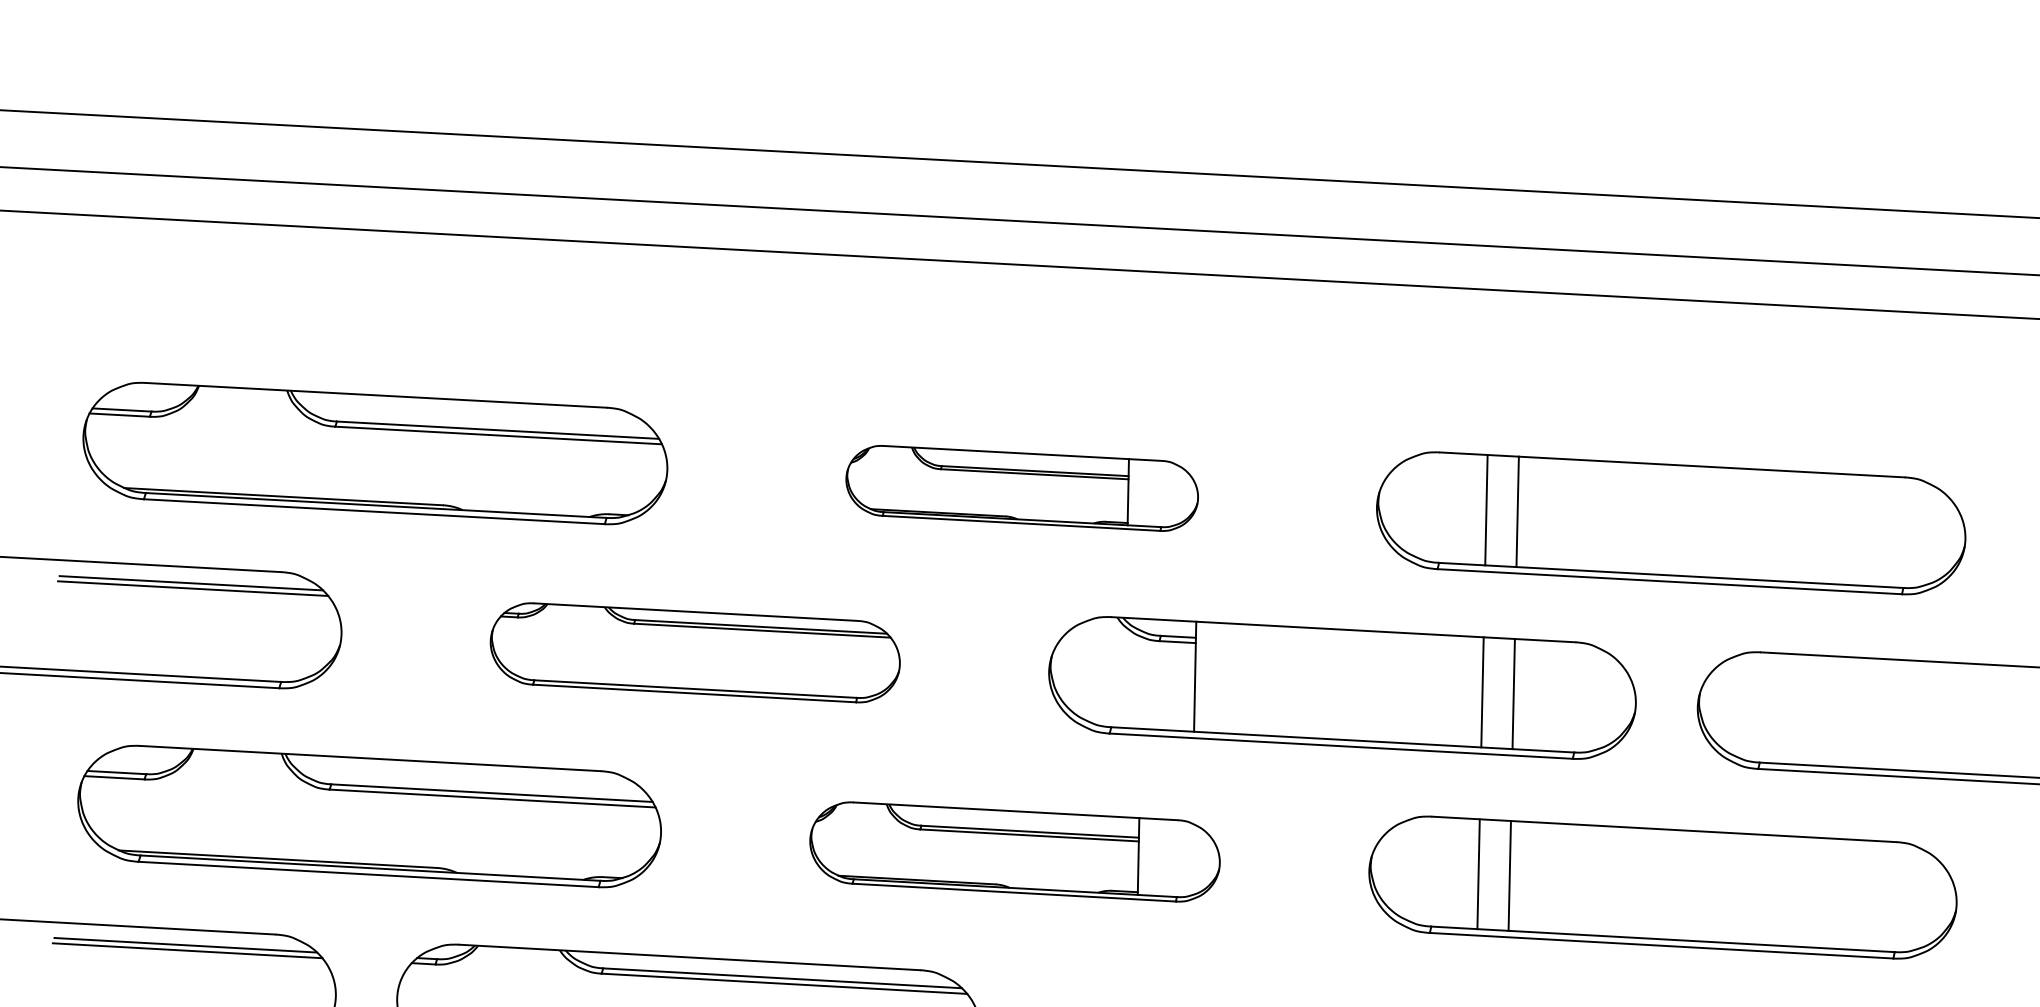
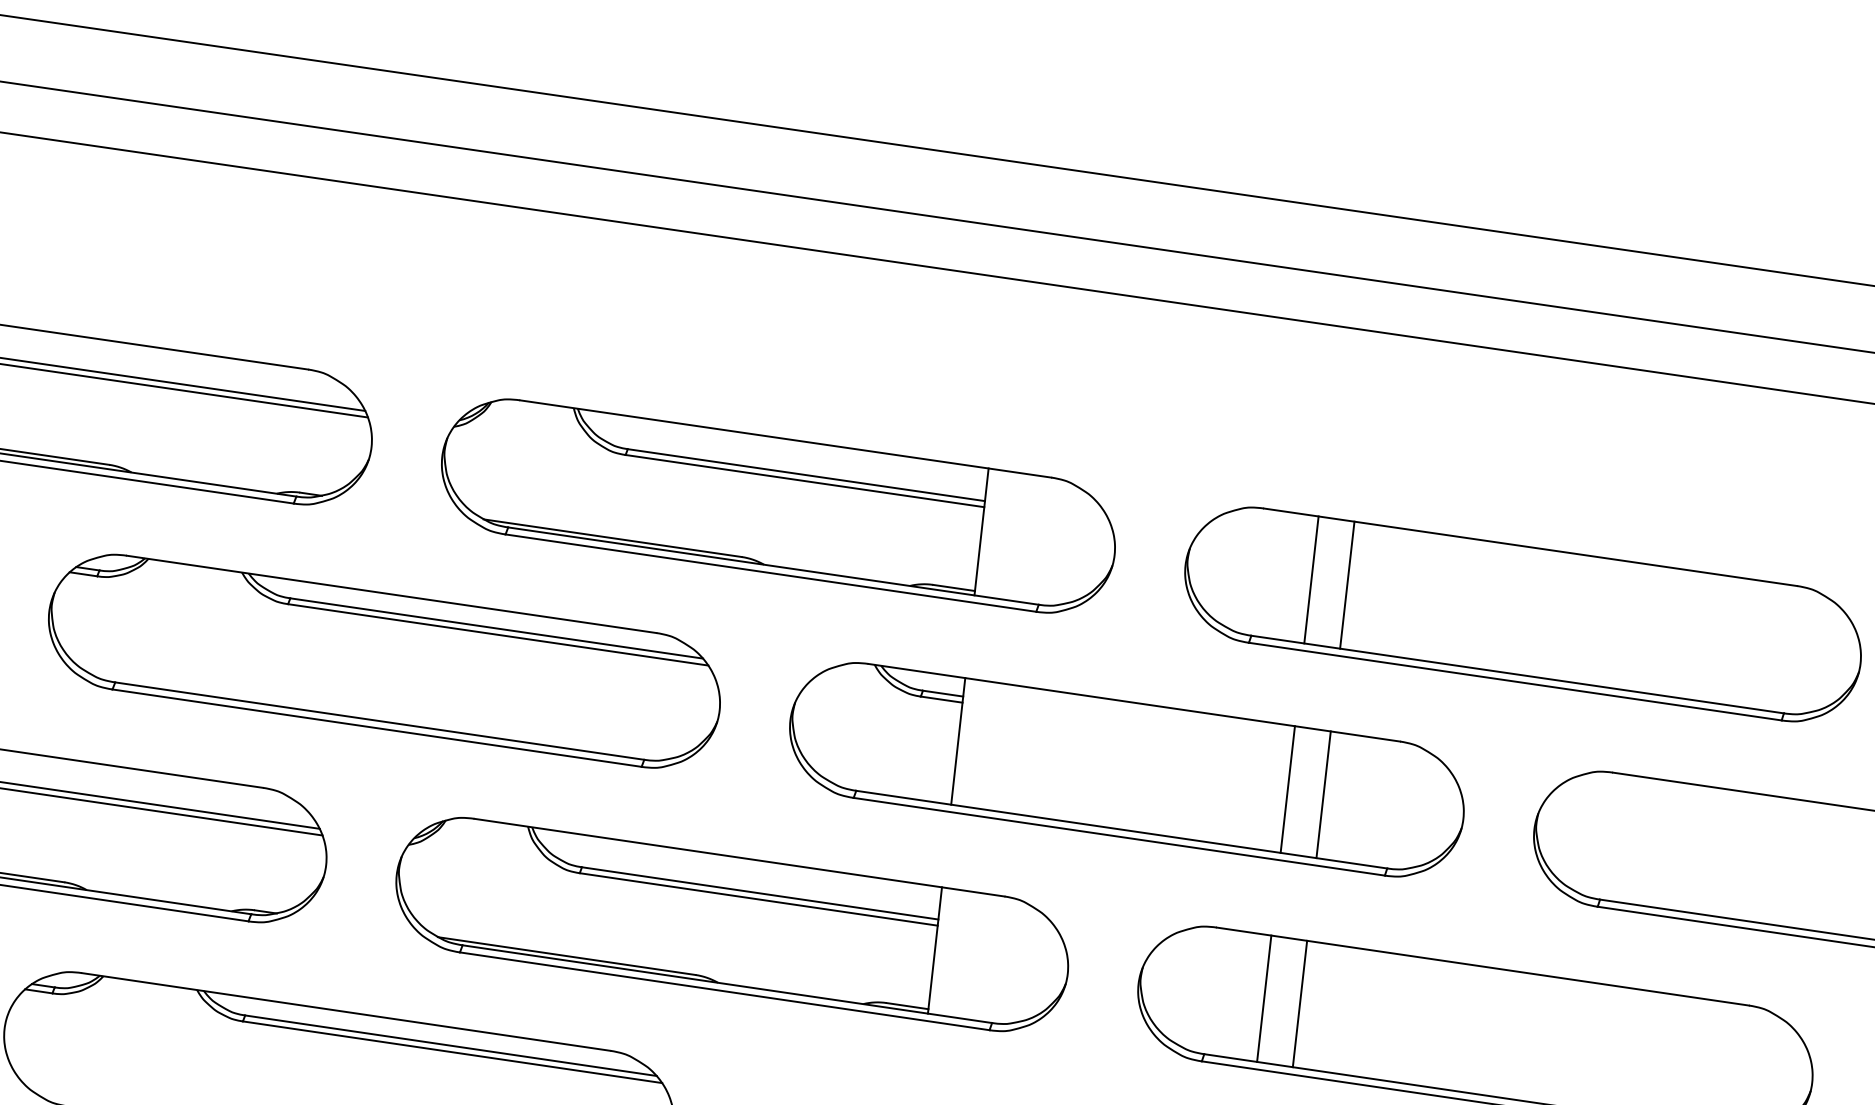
part: (1022, 488) -> (778, 506), size x1.67
part: (695, 652) -> (384, 661), size x1.43
part: (1014, 851) -> (731, 923), size x1.43

